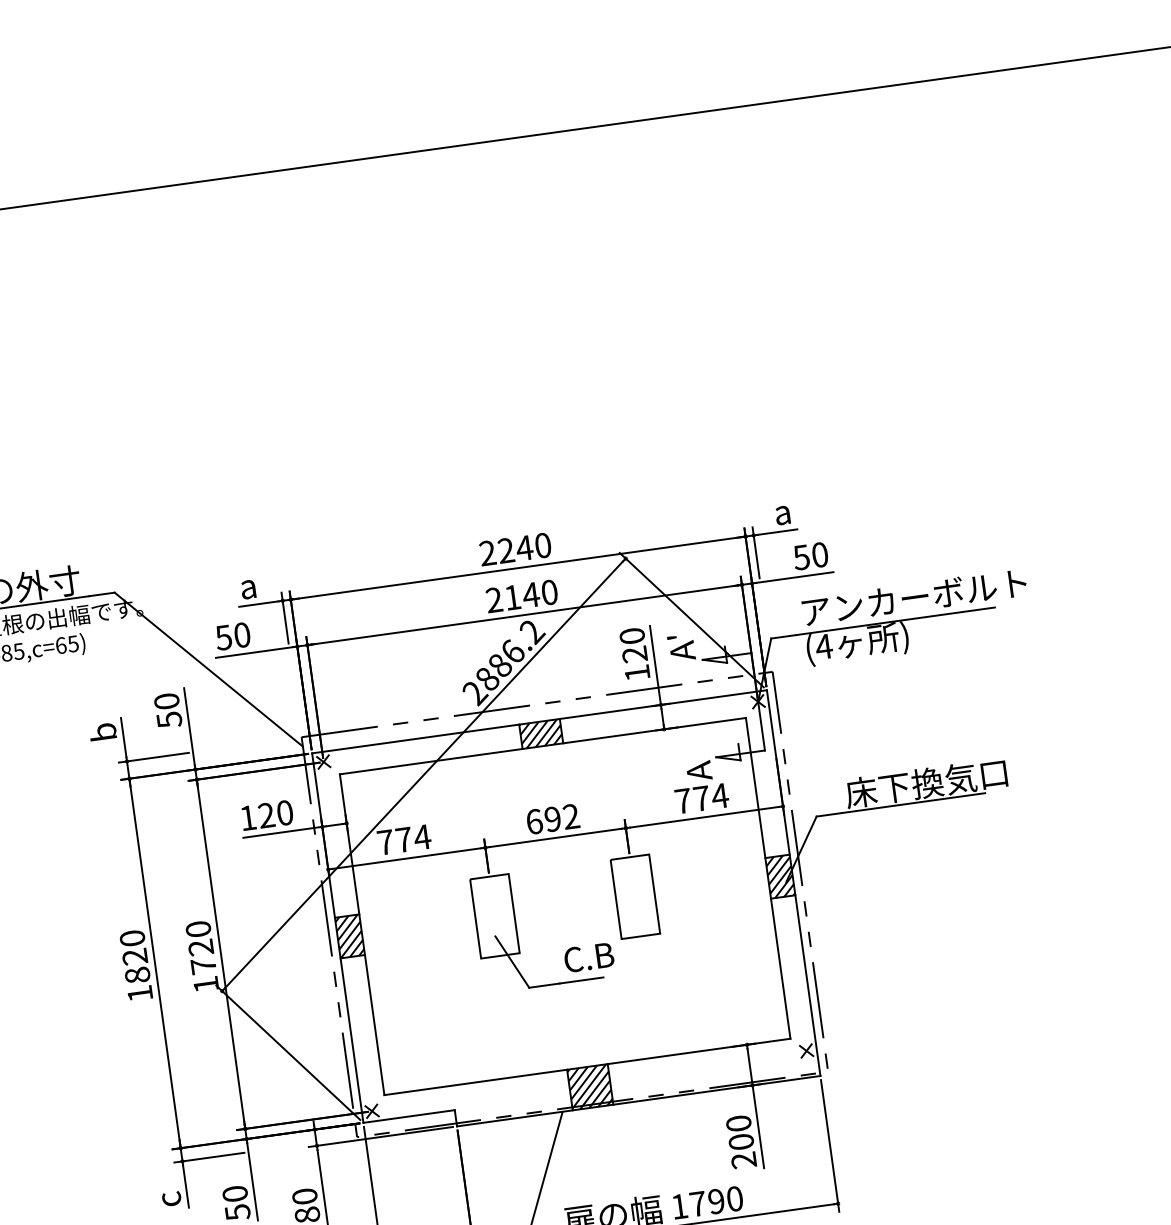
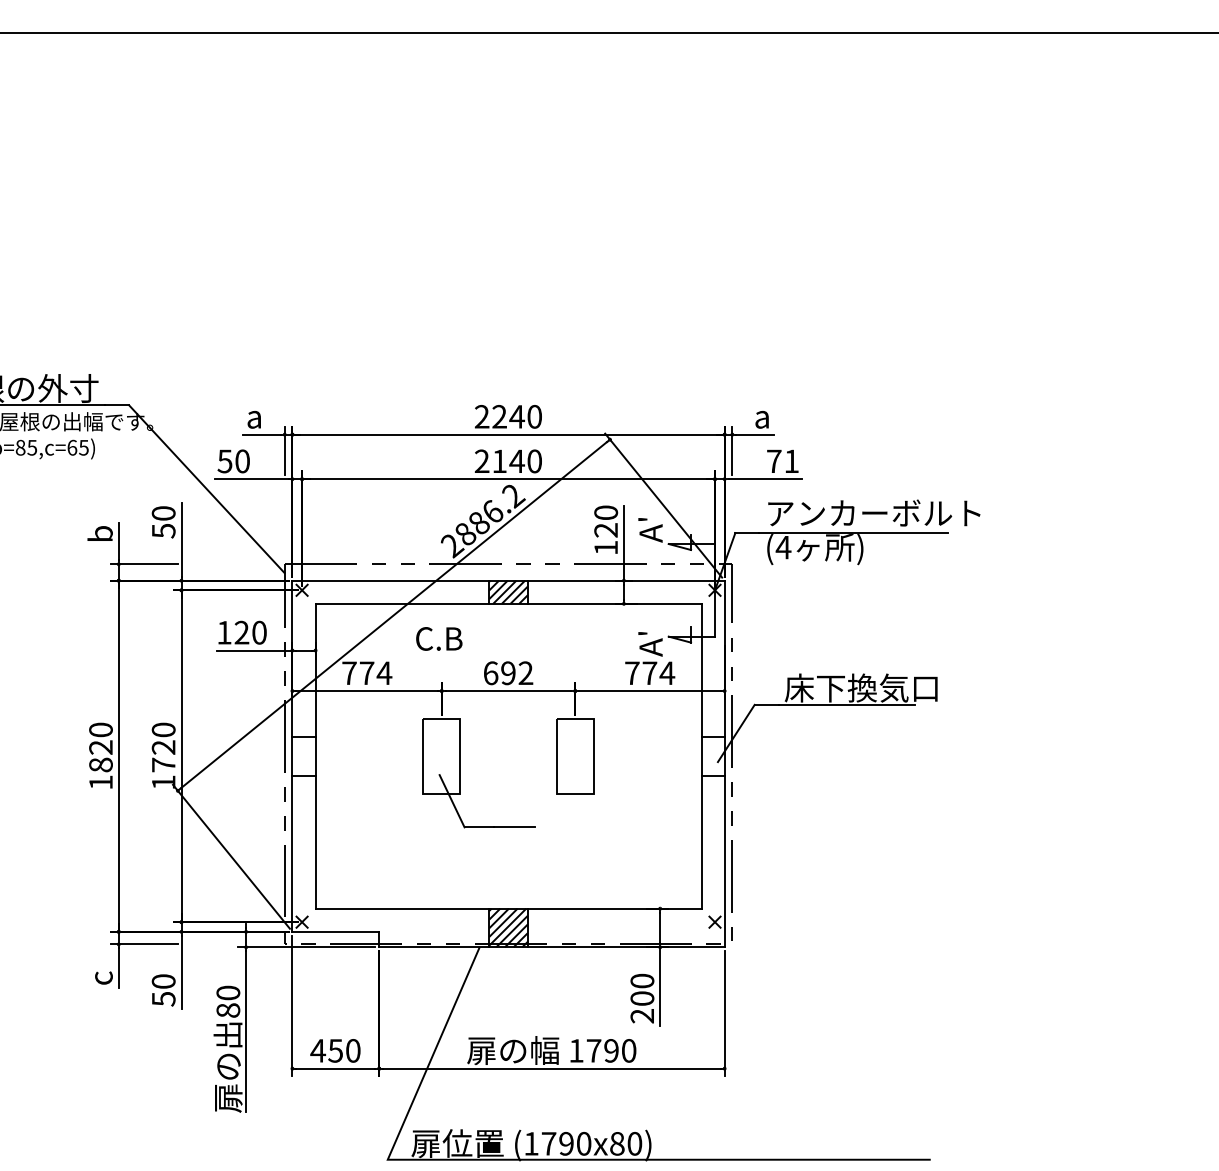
text: (810, 556) -> (782, 461), 50 -> 71
text: (688, 757) -> (642, 633), A -> A'
hatch: (779, 875) -> (712, 755), removed
hatch: (349, 935) -> (303, 755), removed
text: (589, 957) -> (439, 638), moved

